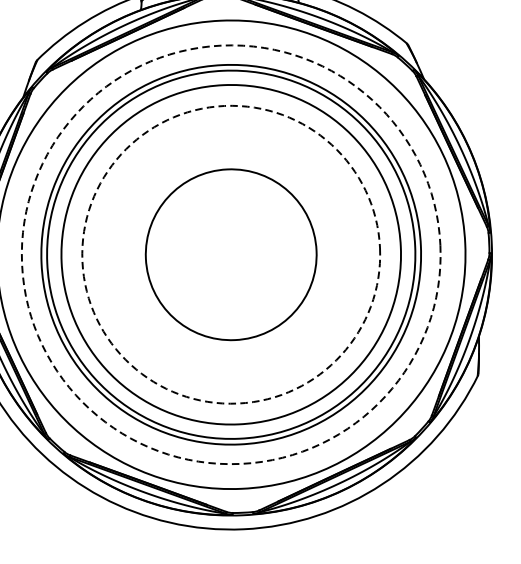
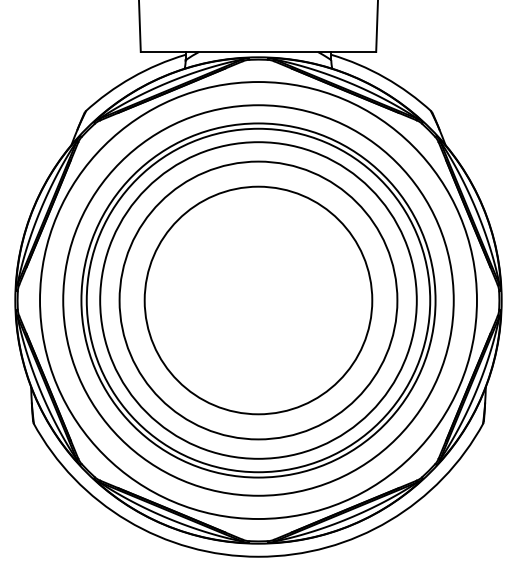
circle: (231, 254) -> (258, 300), dashed -> solid
circle: (231, 254) -> (258, 300), dashed -> solid
circle: (231, 254) -> (258, 300), size x1.43

